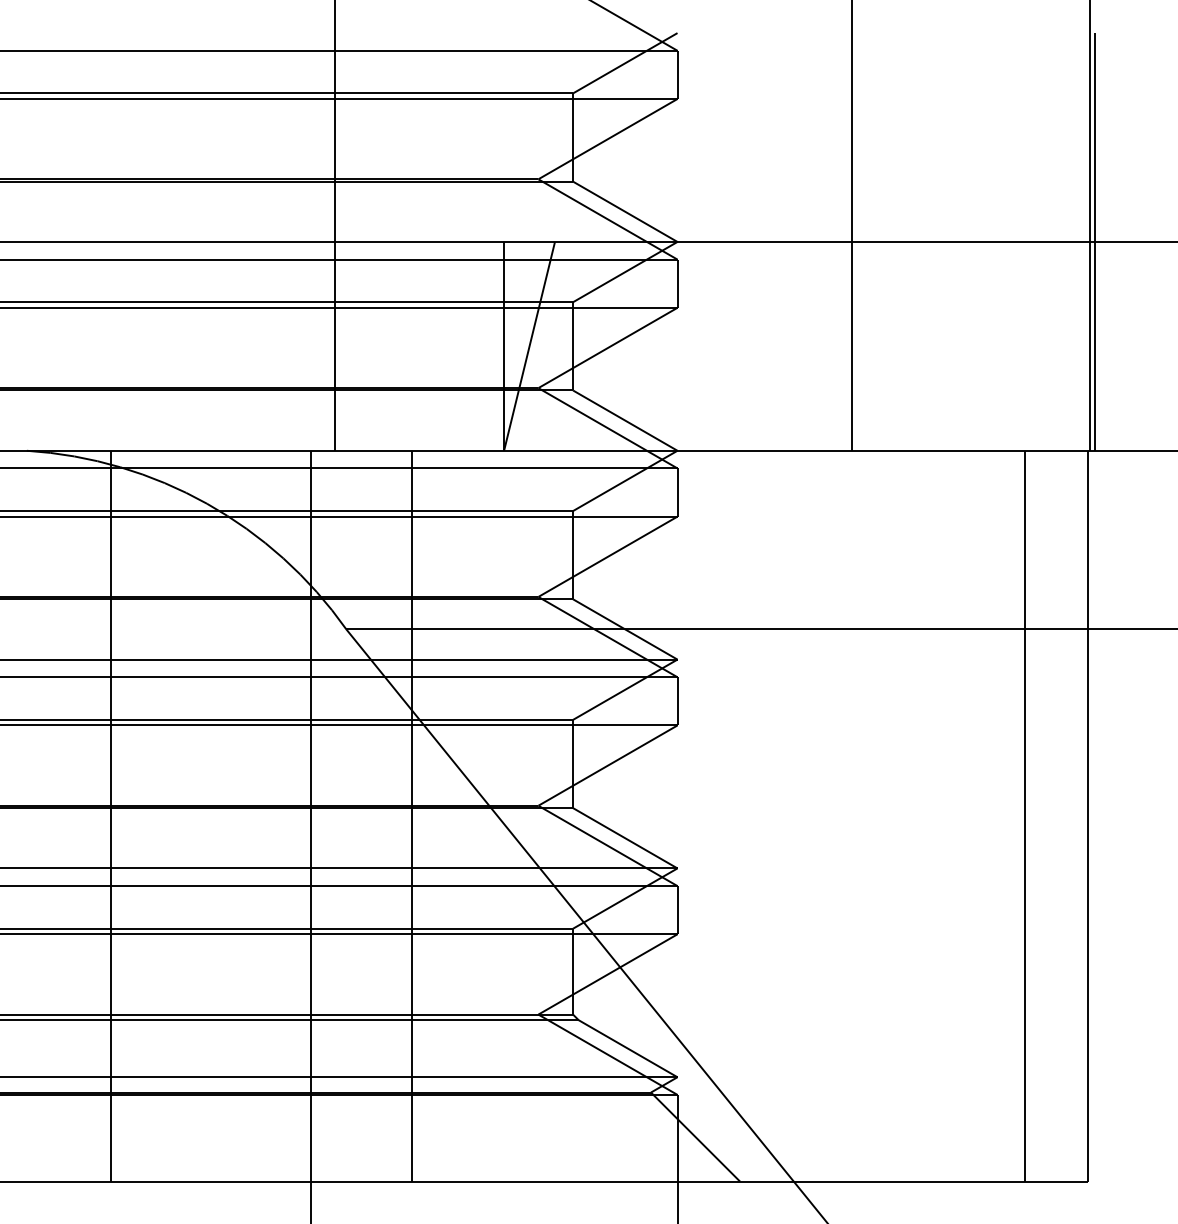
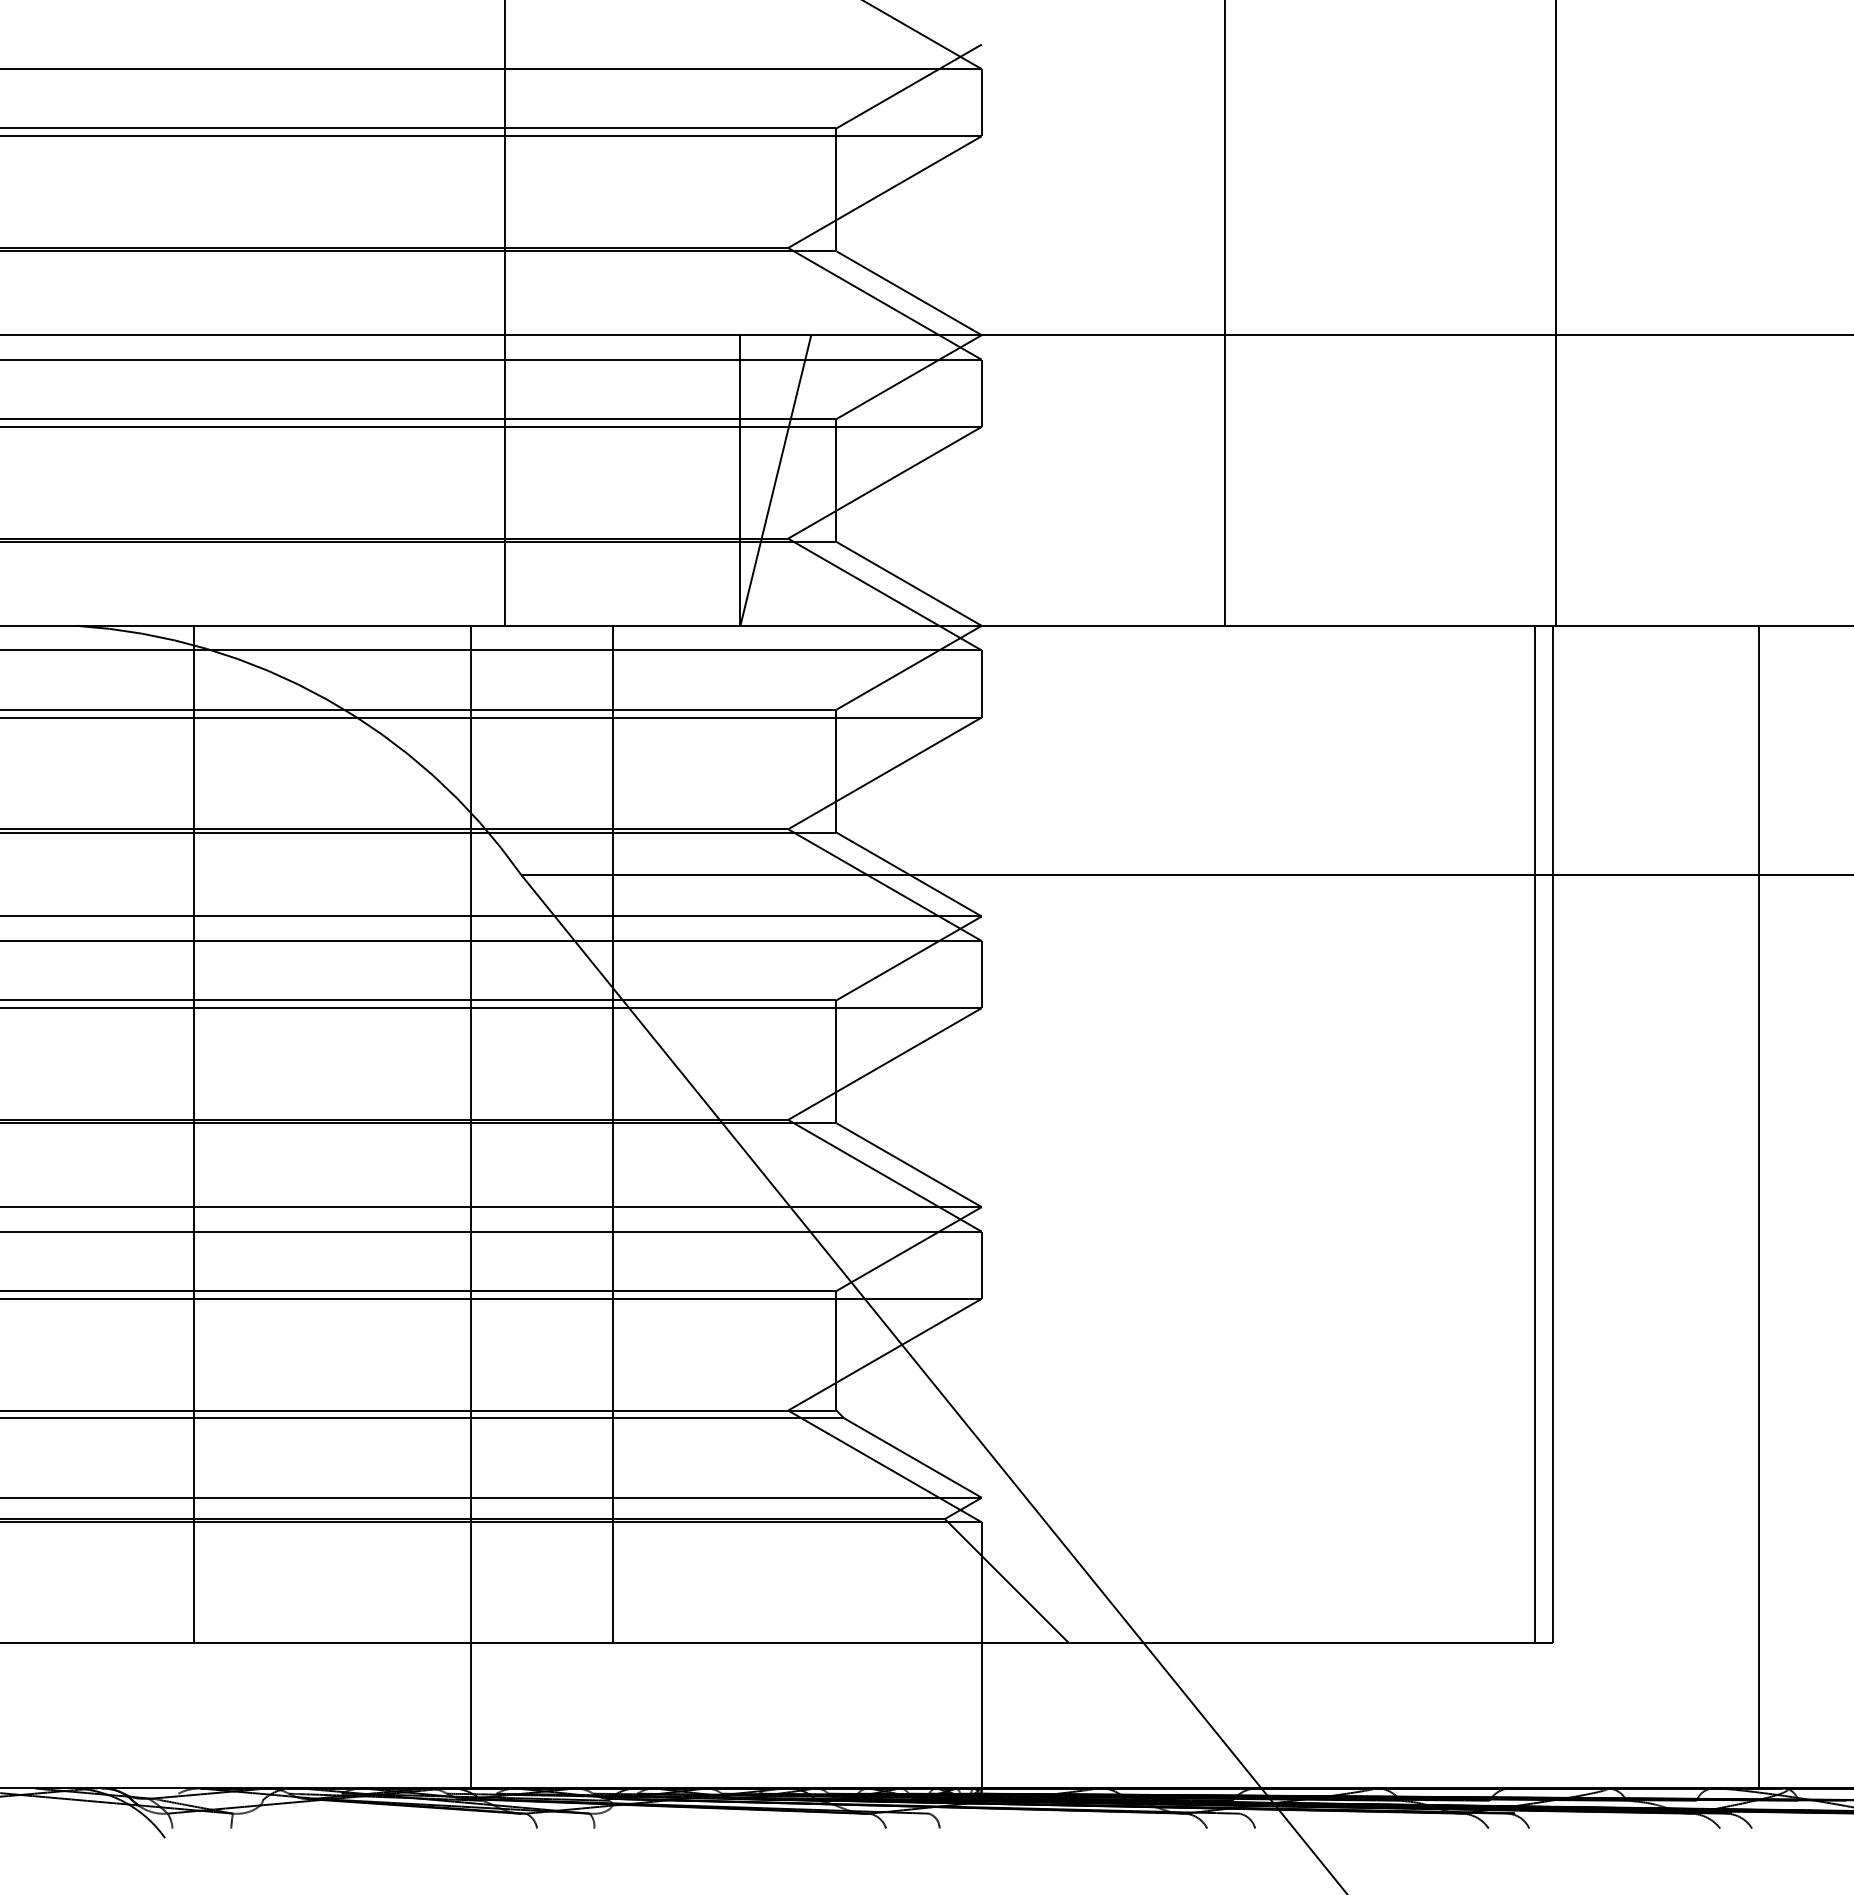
line: (1095, 241) -> (1563, 334), removed
line: (1025, 816) -> (1534, 1134), moved

